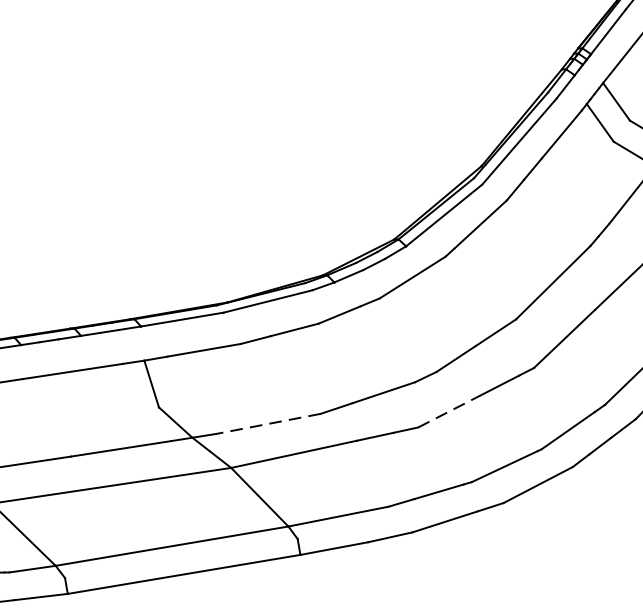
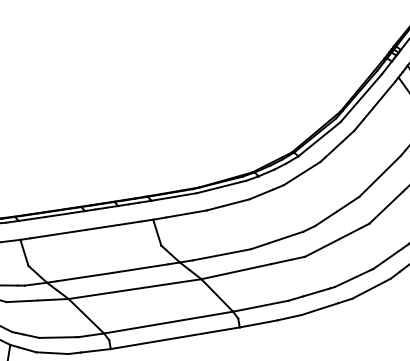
line: (449, 410) -> (322, 247), dashed -> solid
line: (267, 423) -> (221, 254), dashed -> solid

